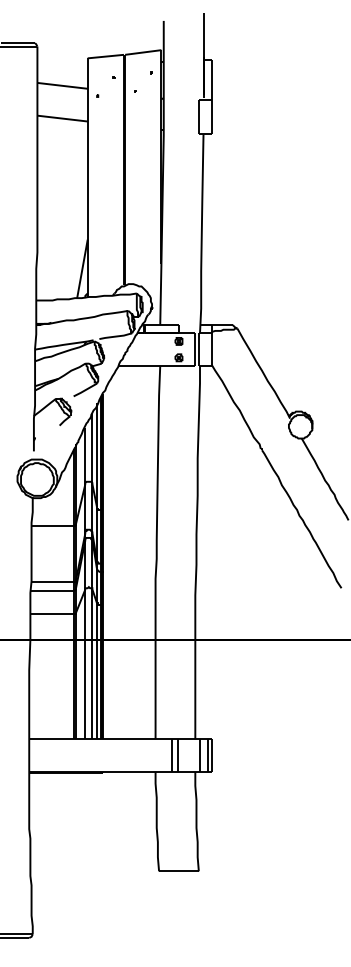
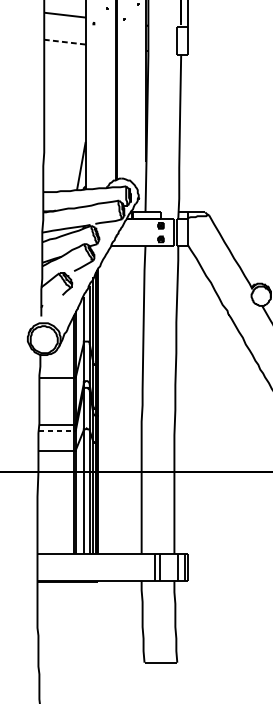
line: (62, 118) -> (64, 42), solid -> dashed
line: (52, 590) -> (56, 431), solid -> dashed

